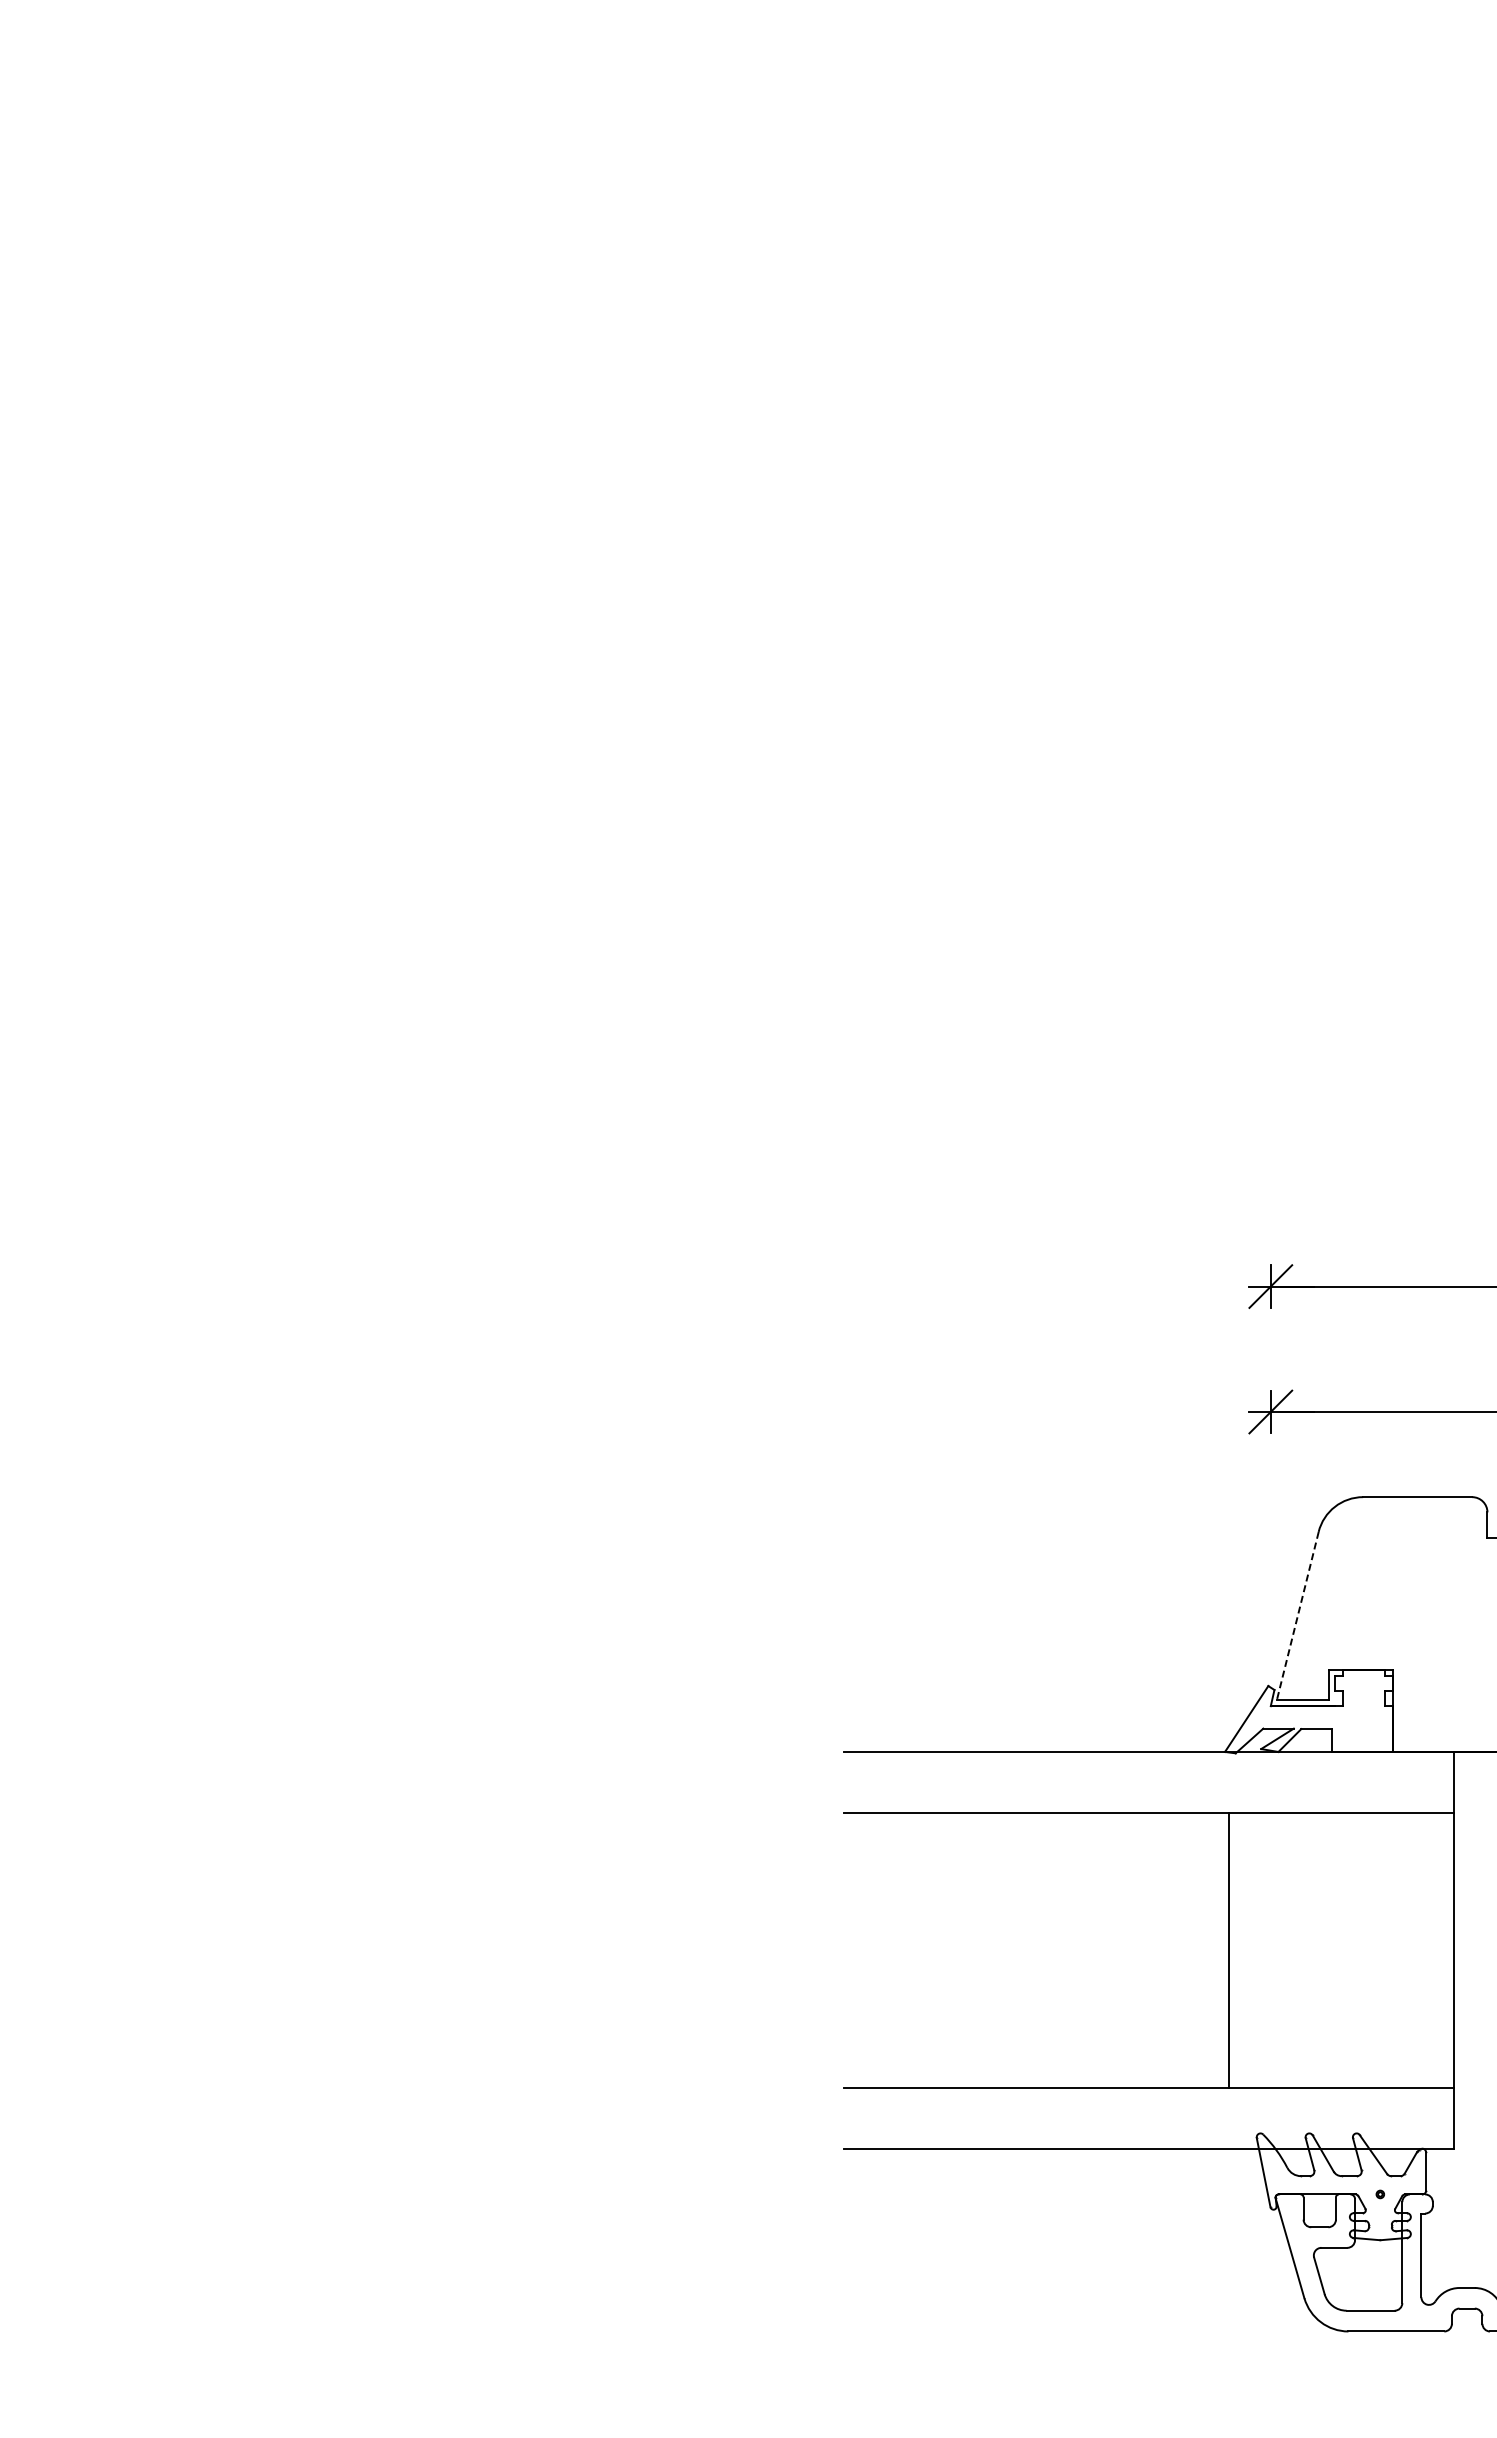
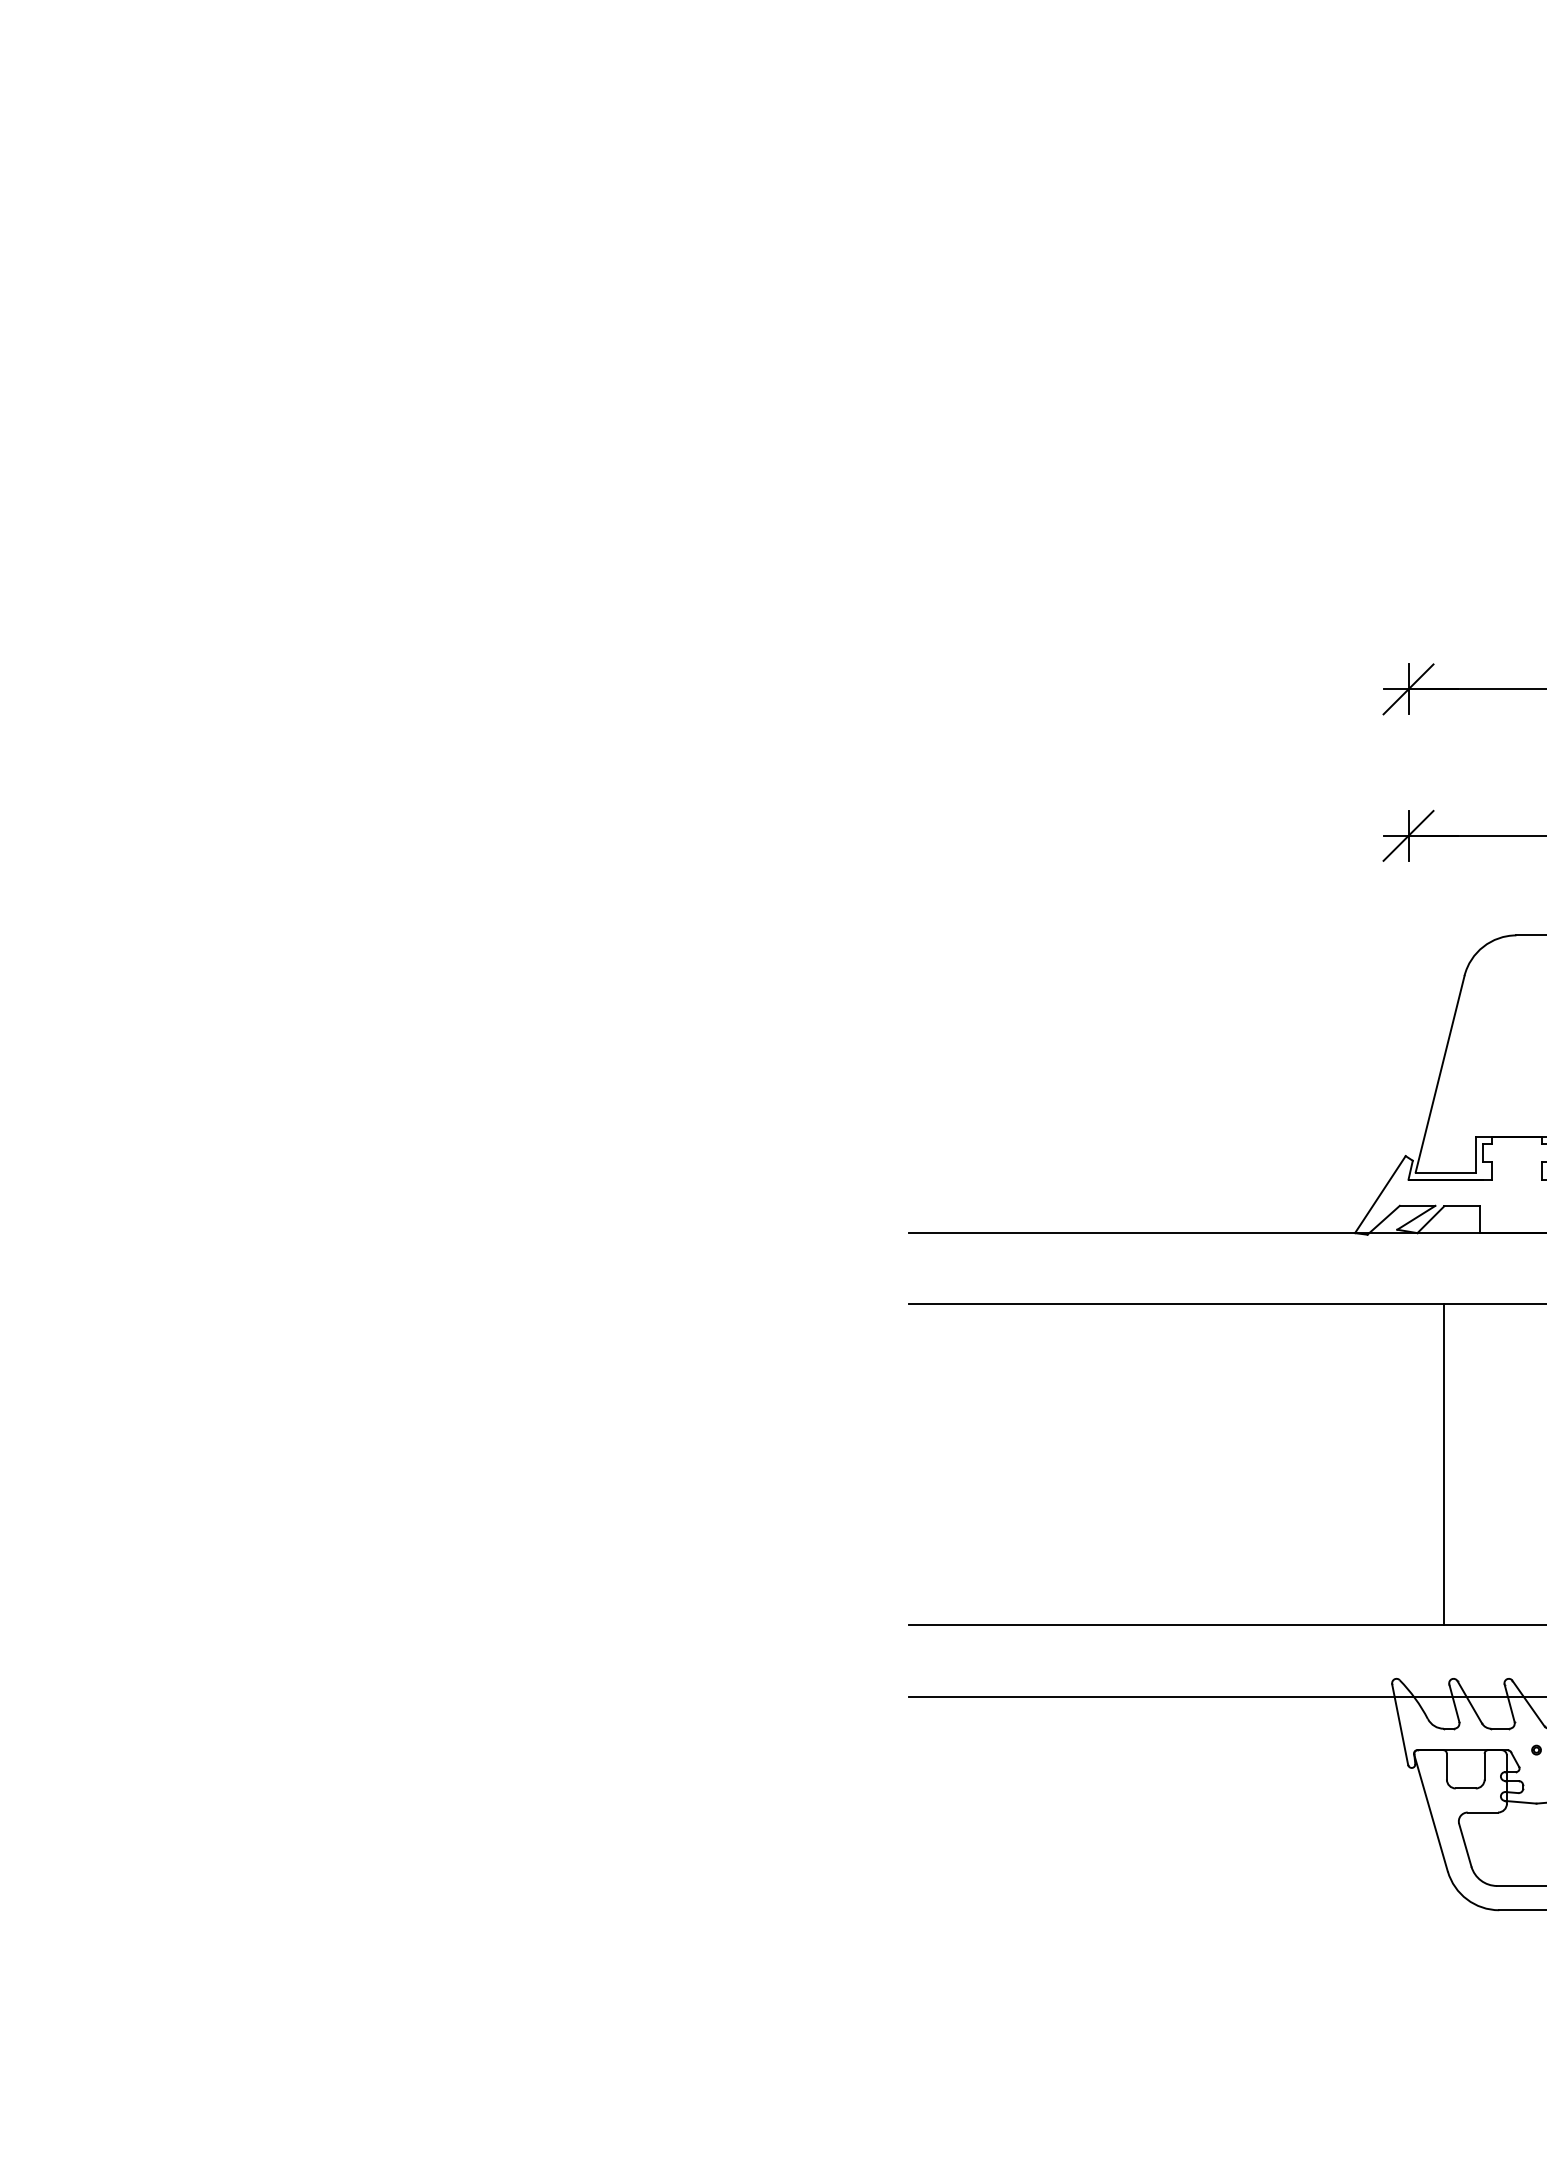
line: (1297, 1616) -> (1439, 1074), dashed -> solid
line: (1229, 1950) -> (1444, 1465), moved

